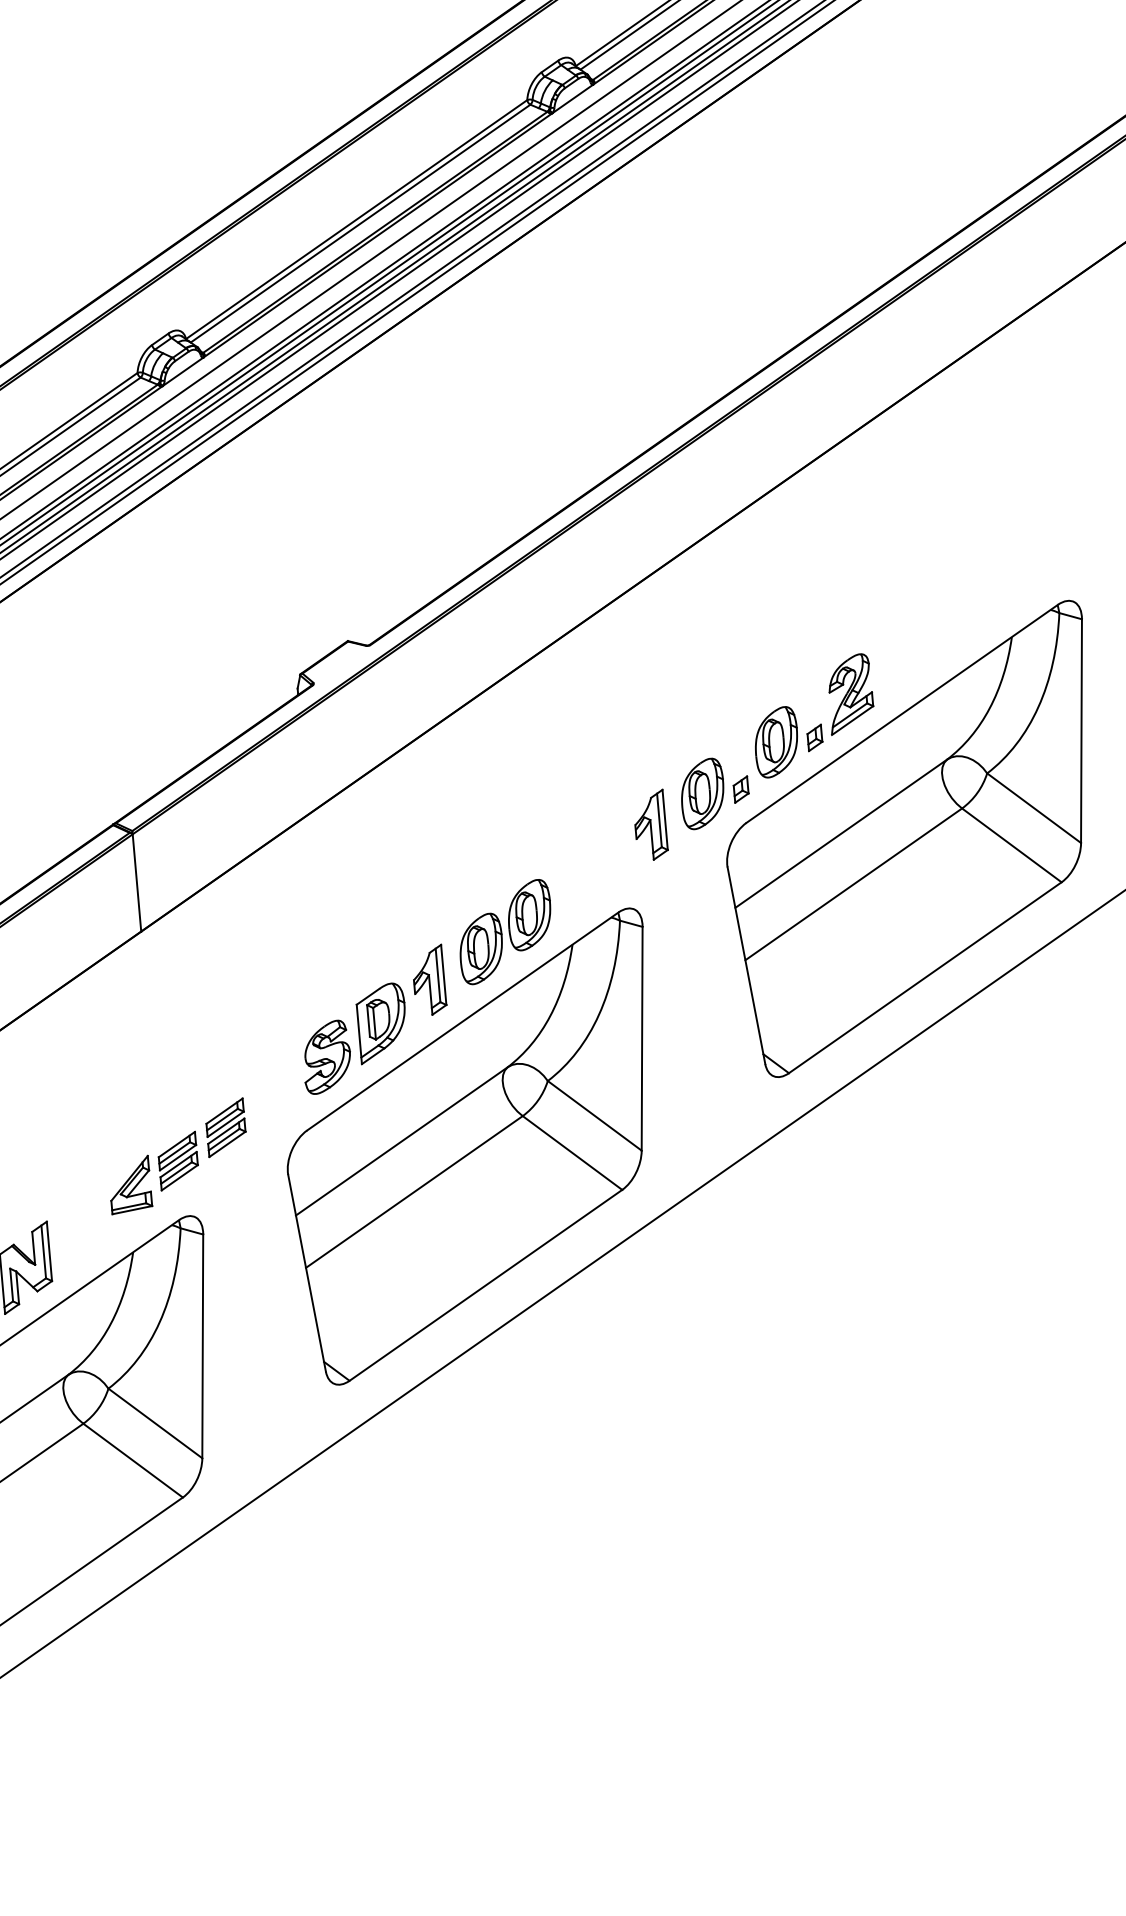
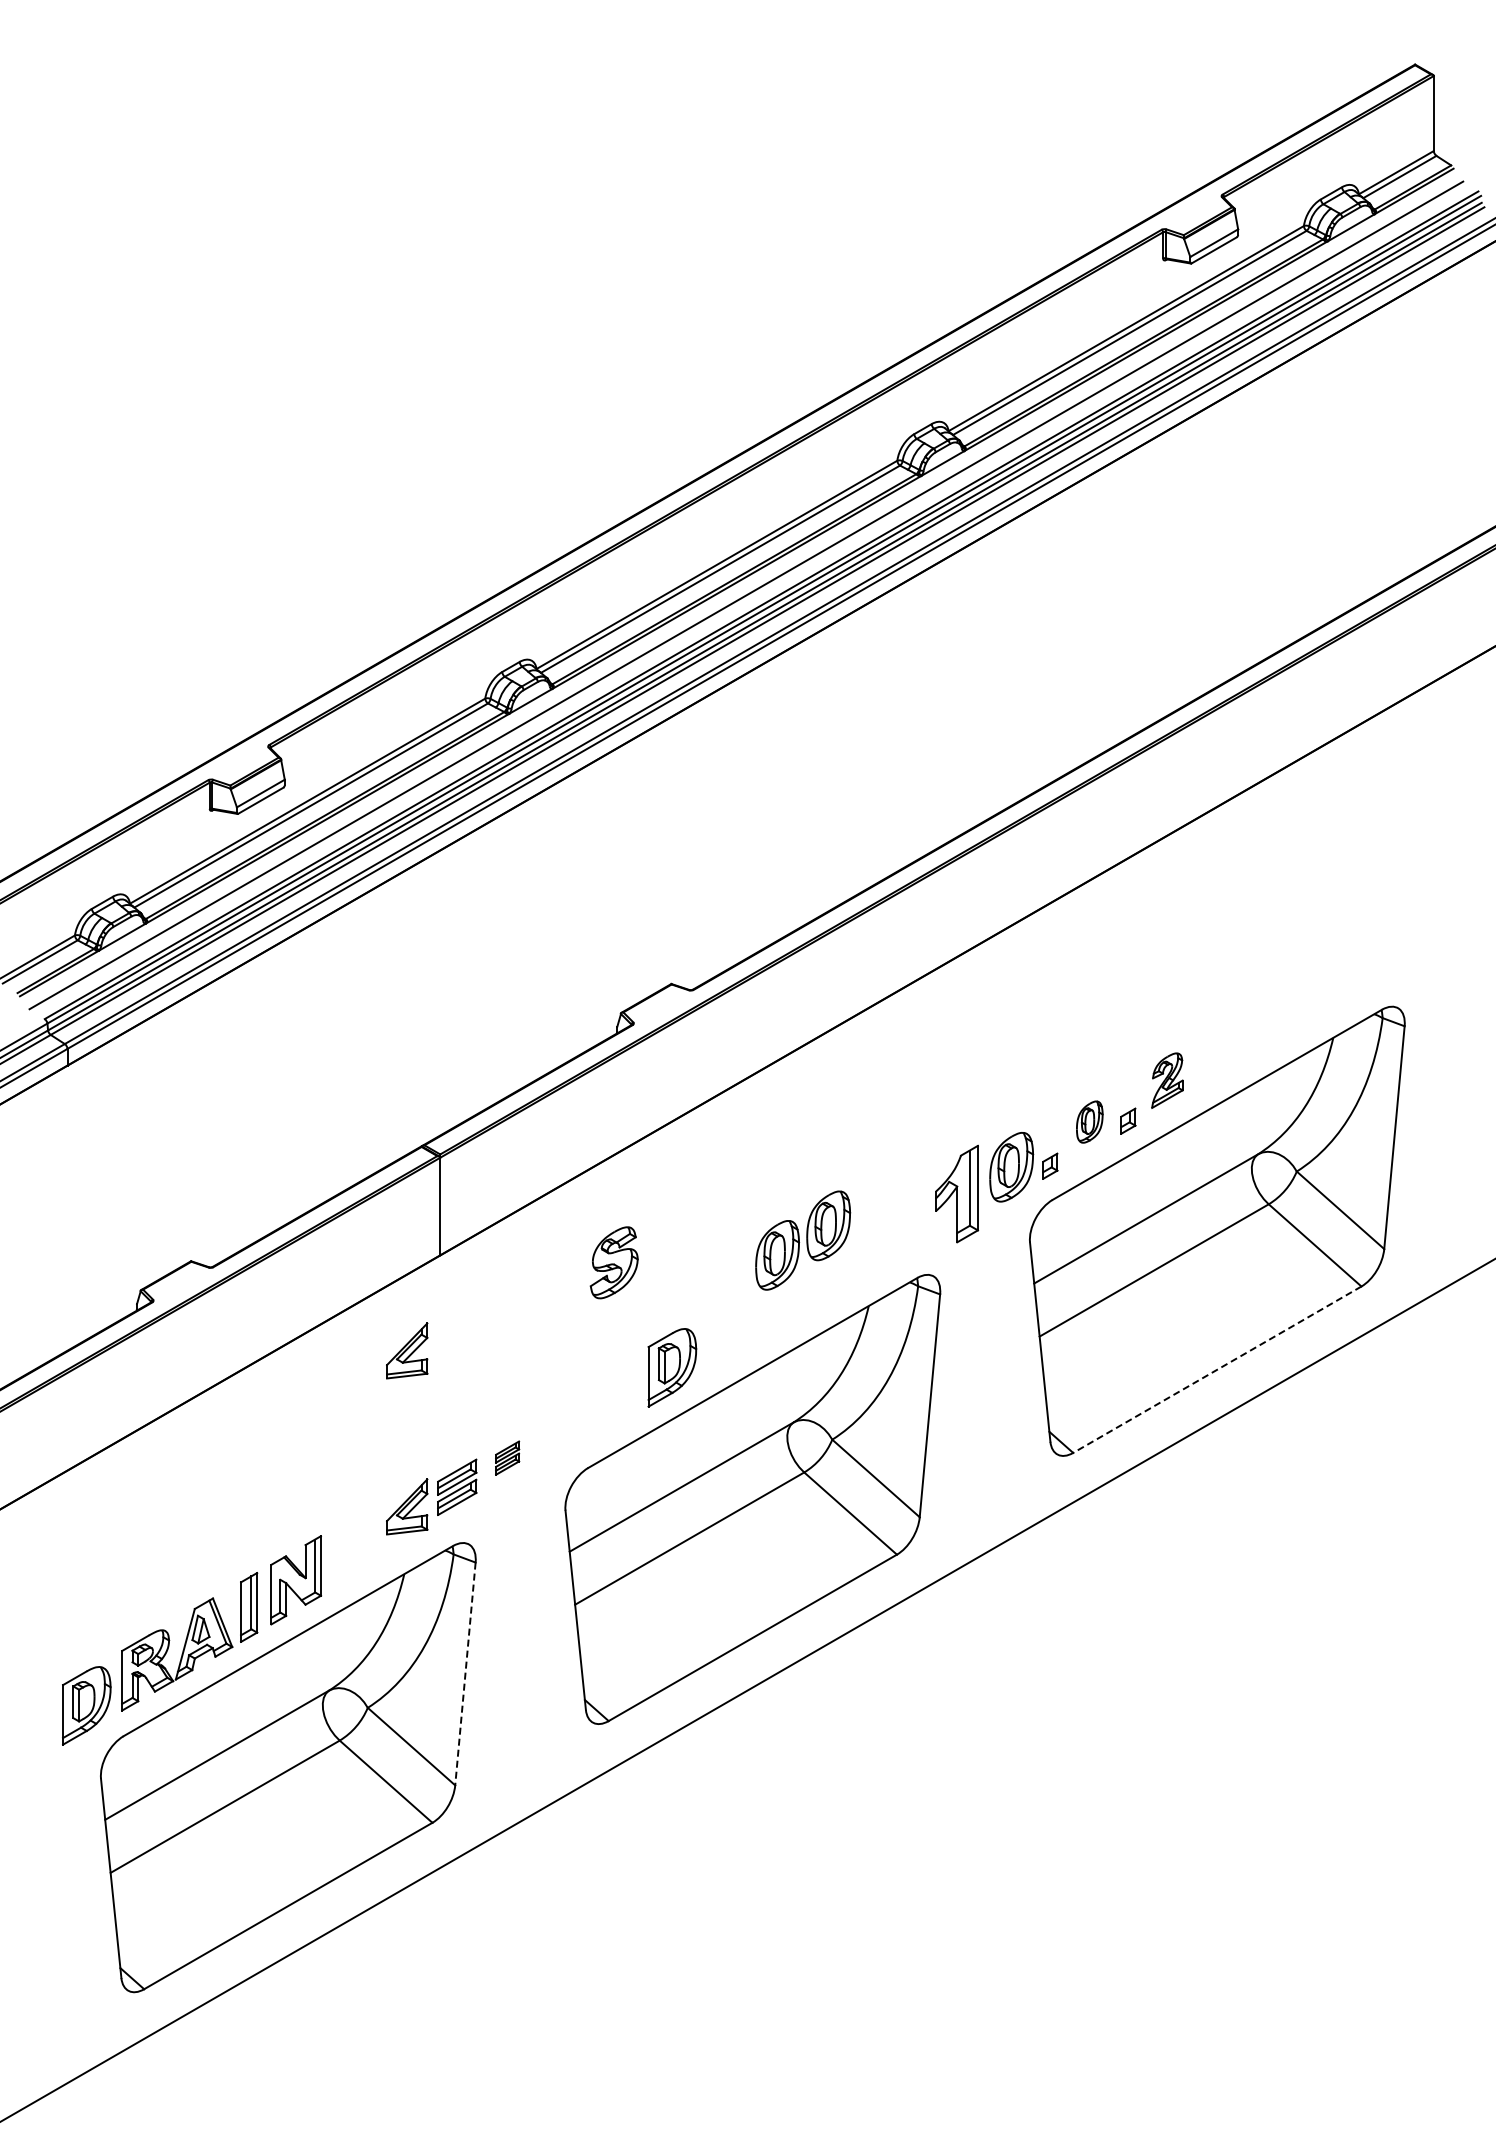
part: (850, 693) -> (1167, 1080), size x0.7
part: (776, 741) -> (1089, 1121), size x0.6
part: (650, 824) -> (956, 1193), size x1.4
part: (505, 931) -> (803, 1240), moved
line: (924, 977) -> (1216, 1369), solid -> dashed
part: (428, 979) -> (722, 1328), removed
part: (116, 1029) -> (407, 1350), added
part: (326, 1057) -> (613, 1262), moved
part: (225, 1127) -> (507, 1457), size x0.6
line: (202, 1345) -> (465, 1673), solid -> dashed

